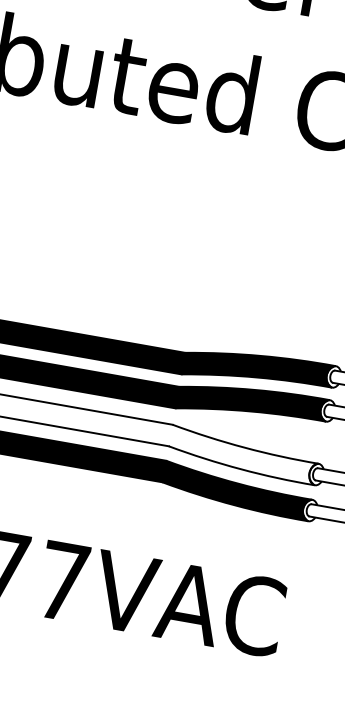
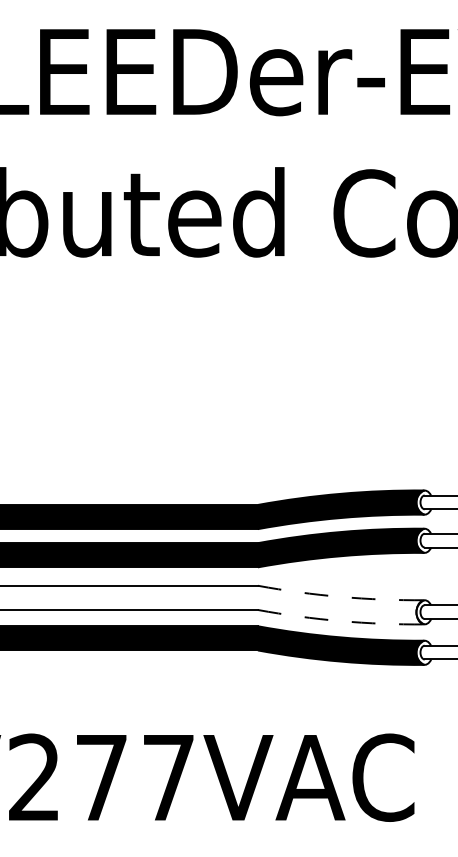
arc: (244, 447) -> (340, 596), solid -> dashed
arc: (240, 469) -> (340, 621), solid -> dashed

